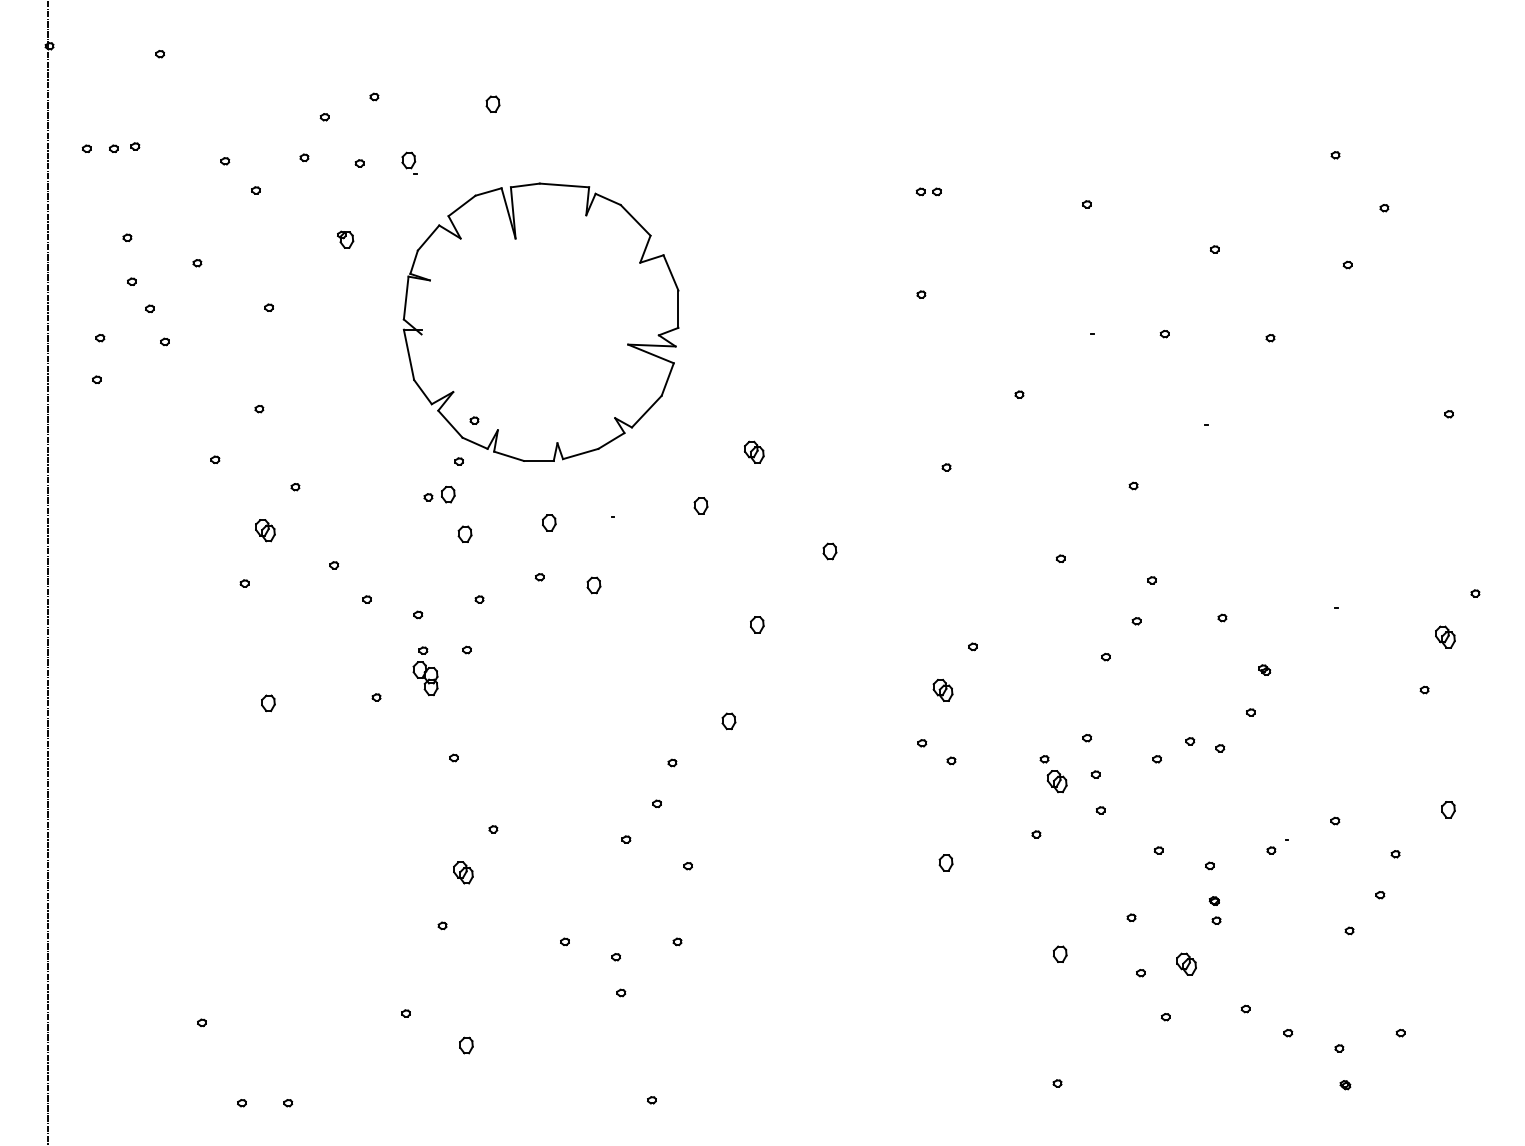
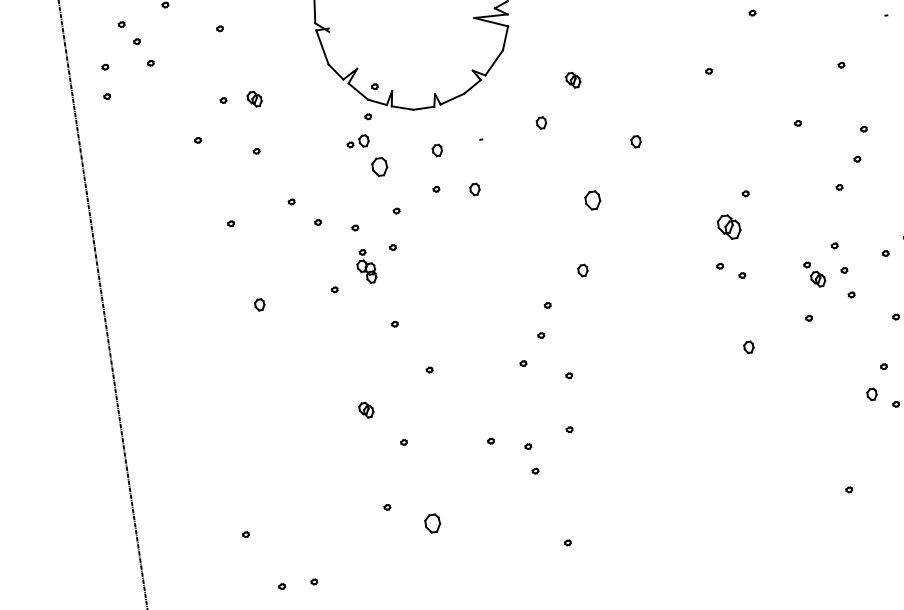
part: (265, 530) -> (254, 99), moved
part: (464, 533) -> (379, 166), size x1.6
part: (757, 624) -> (593, 200), size x1.6
part: (942, 690) -> (728, 227), size x1.6
part: (463, 872) -> (366, 409), moved
part: (1059, 953) -> (871, 393), moved
part: (466, 1045) -> (432, 523), size x1.6

